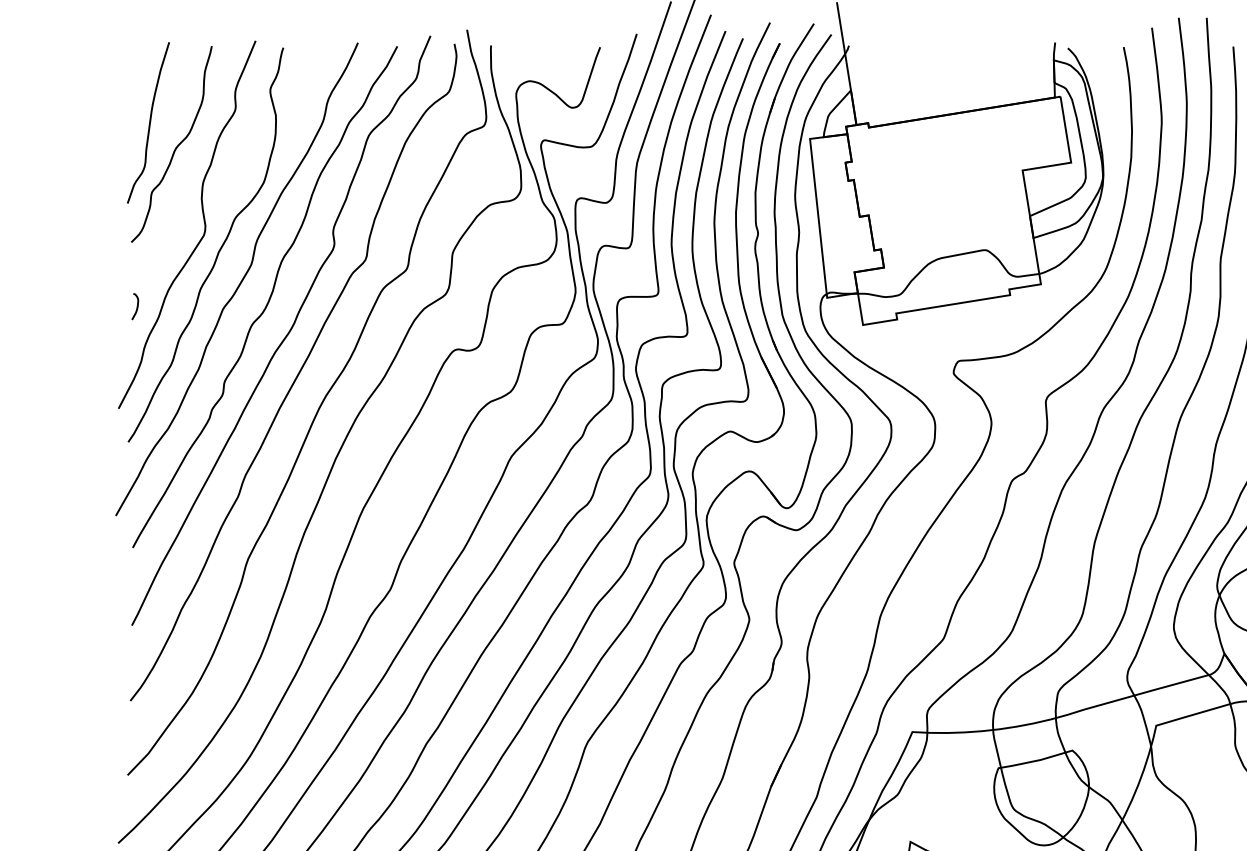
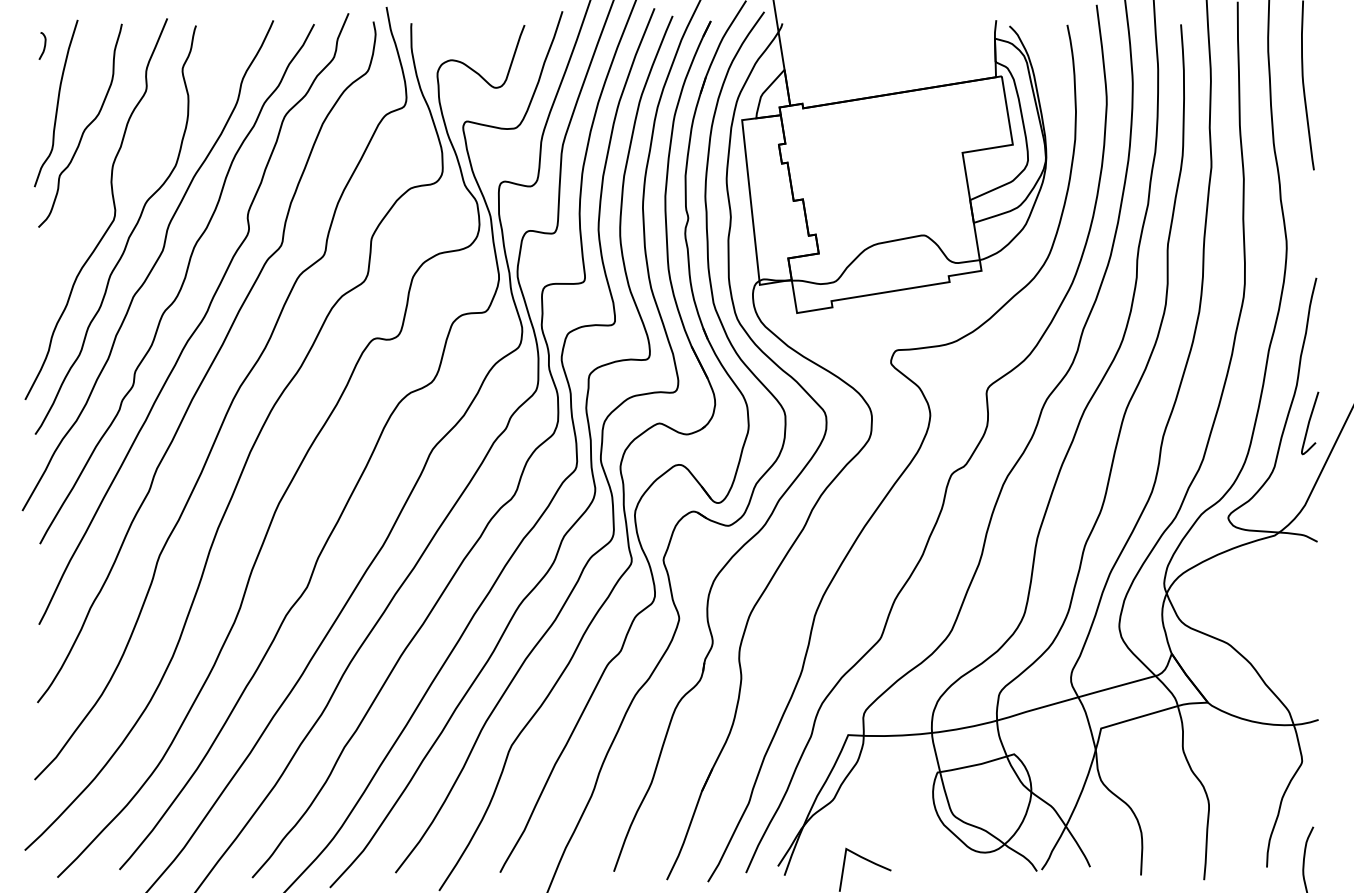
curve: (137, 306) -> (44, 45), moved

